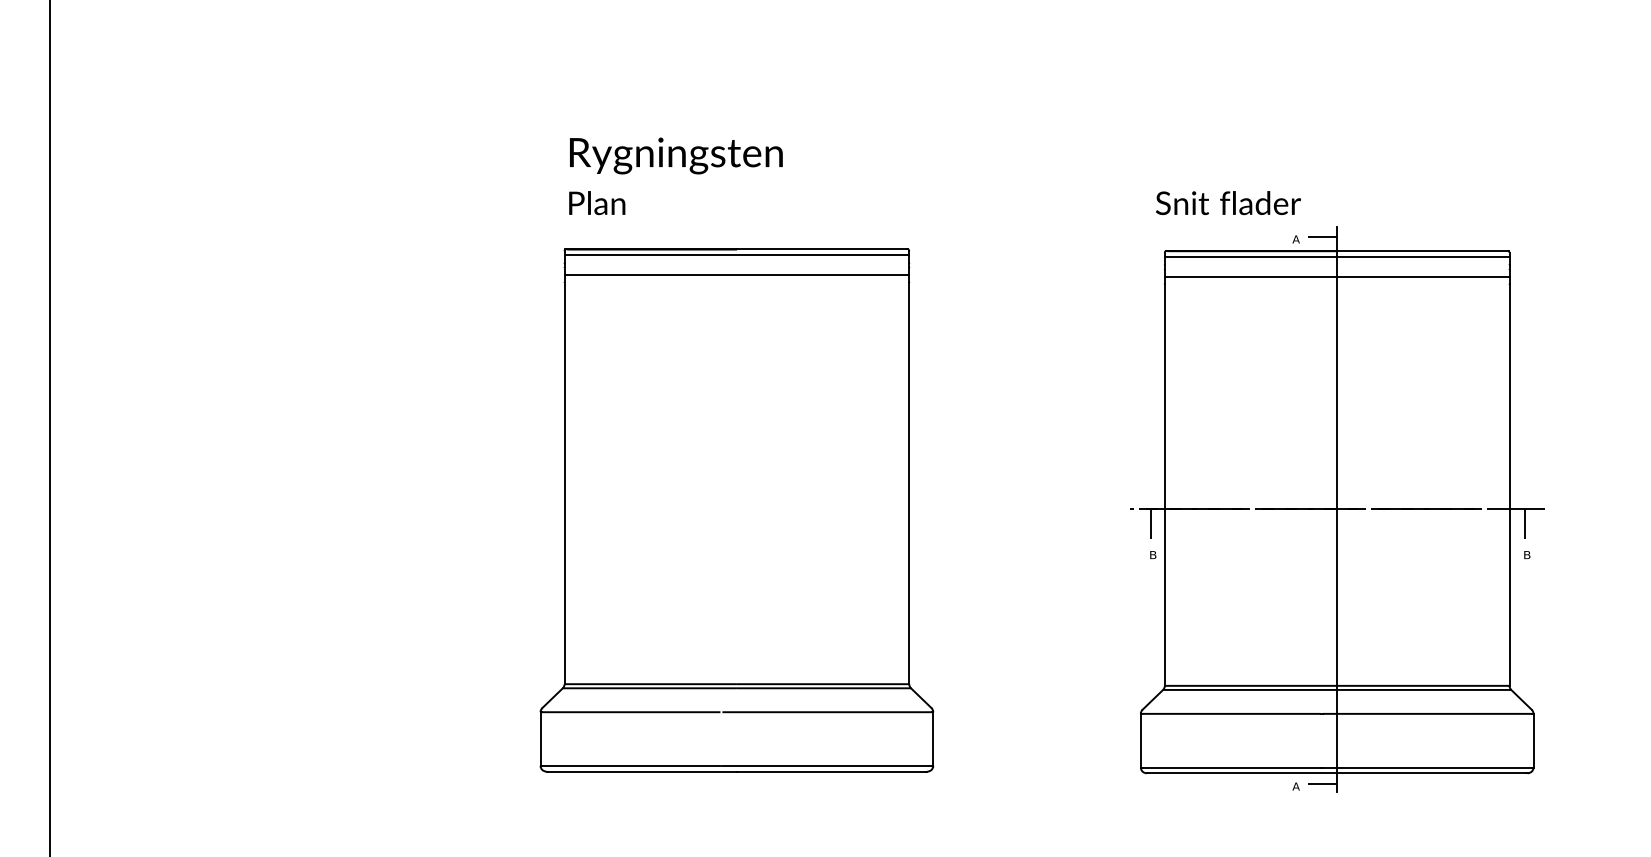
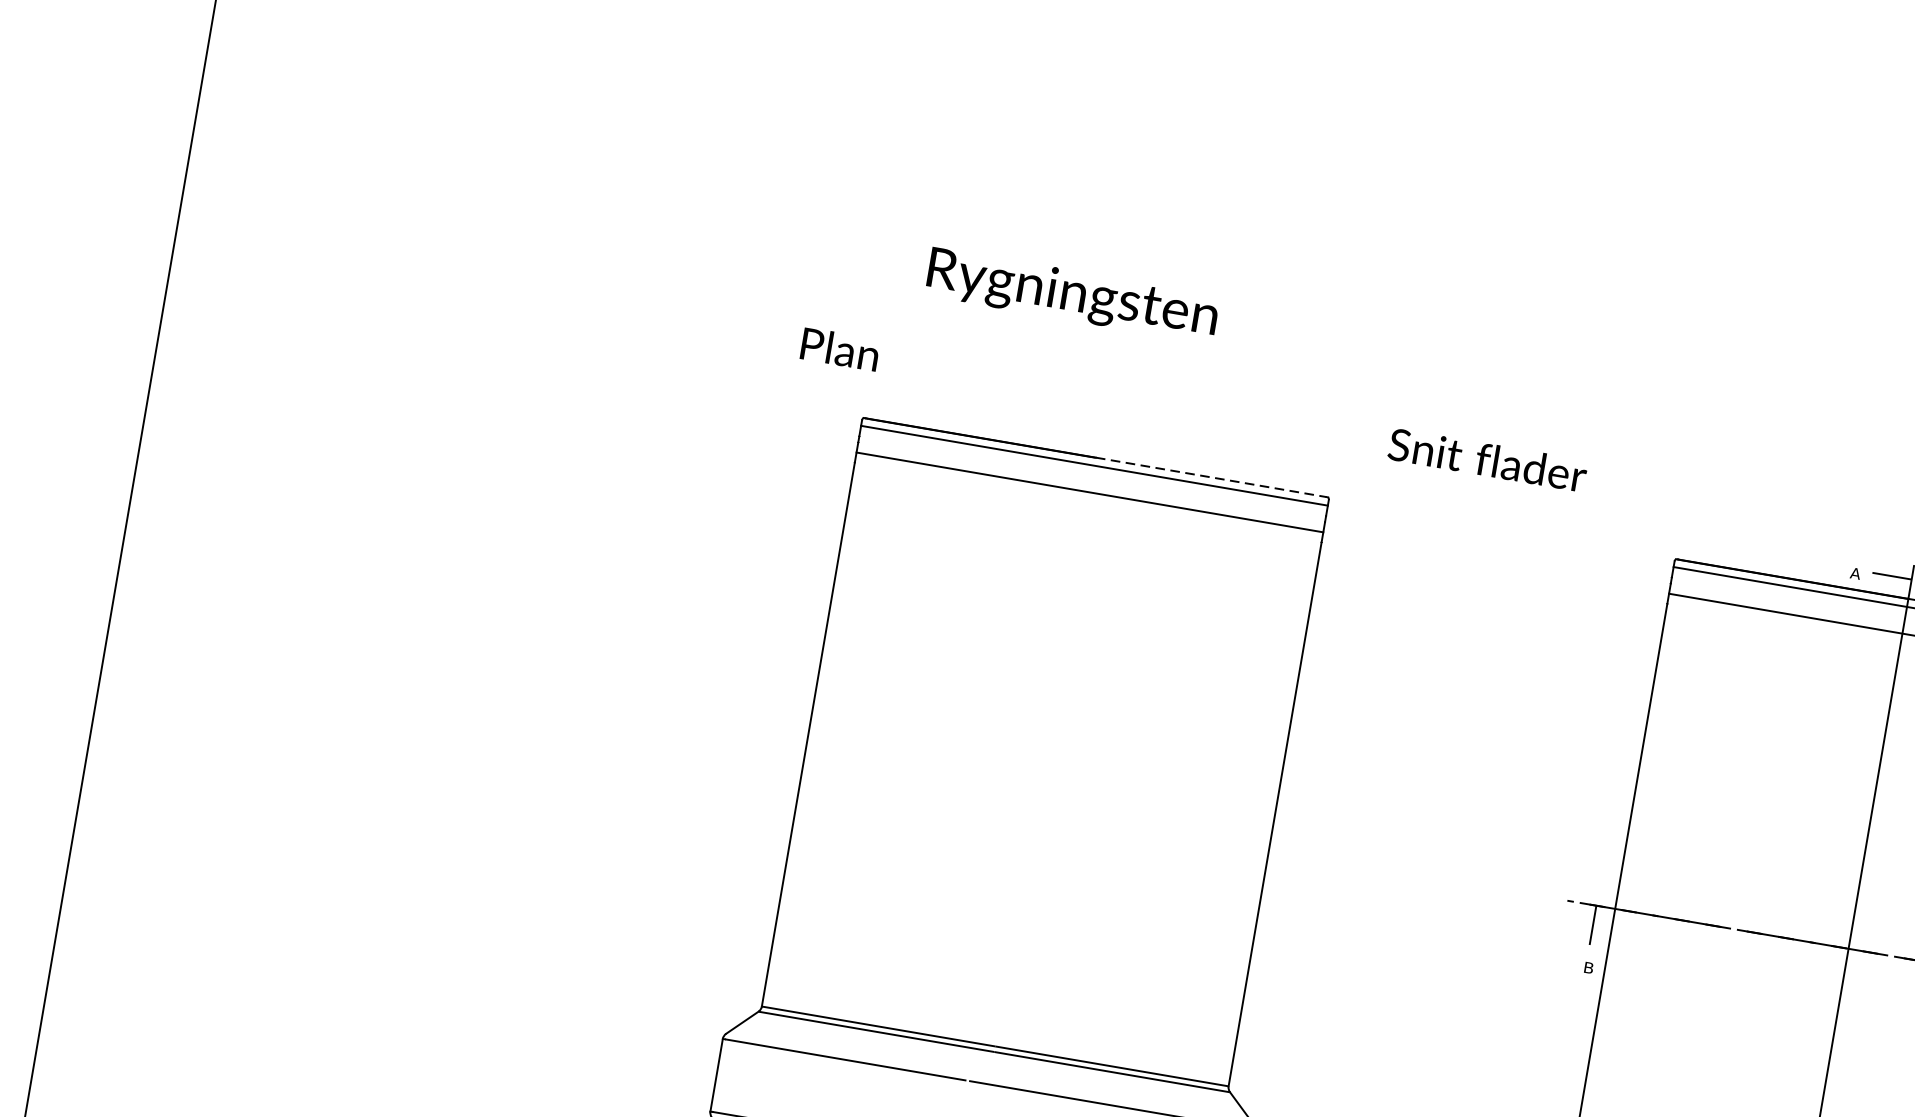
text: (676, 155) -> (1072, 294), moved
text: (597, 203) -> (840, 349), moved
text: (1228, 203) -> (1487, 460), moved
line: (822, 249) -> (1211, 477), solid -> dashed

